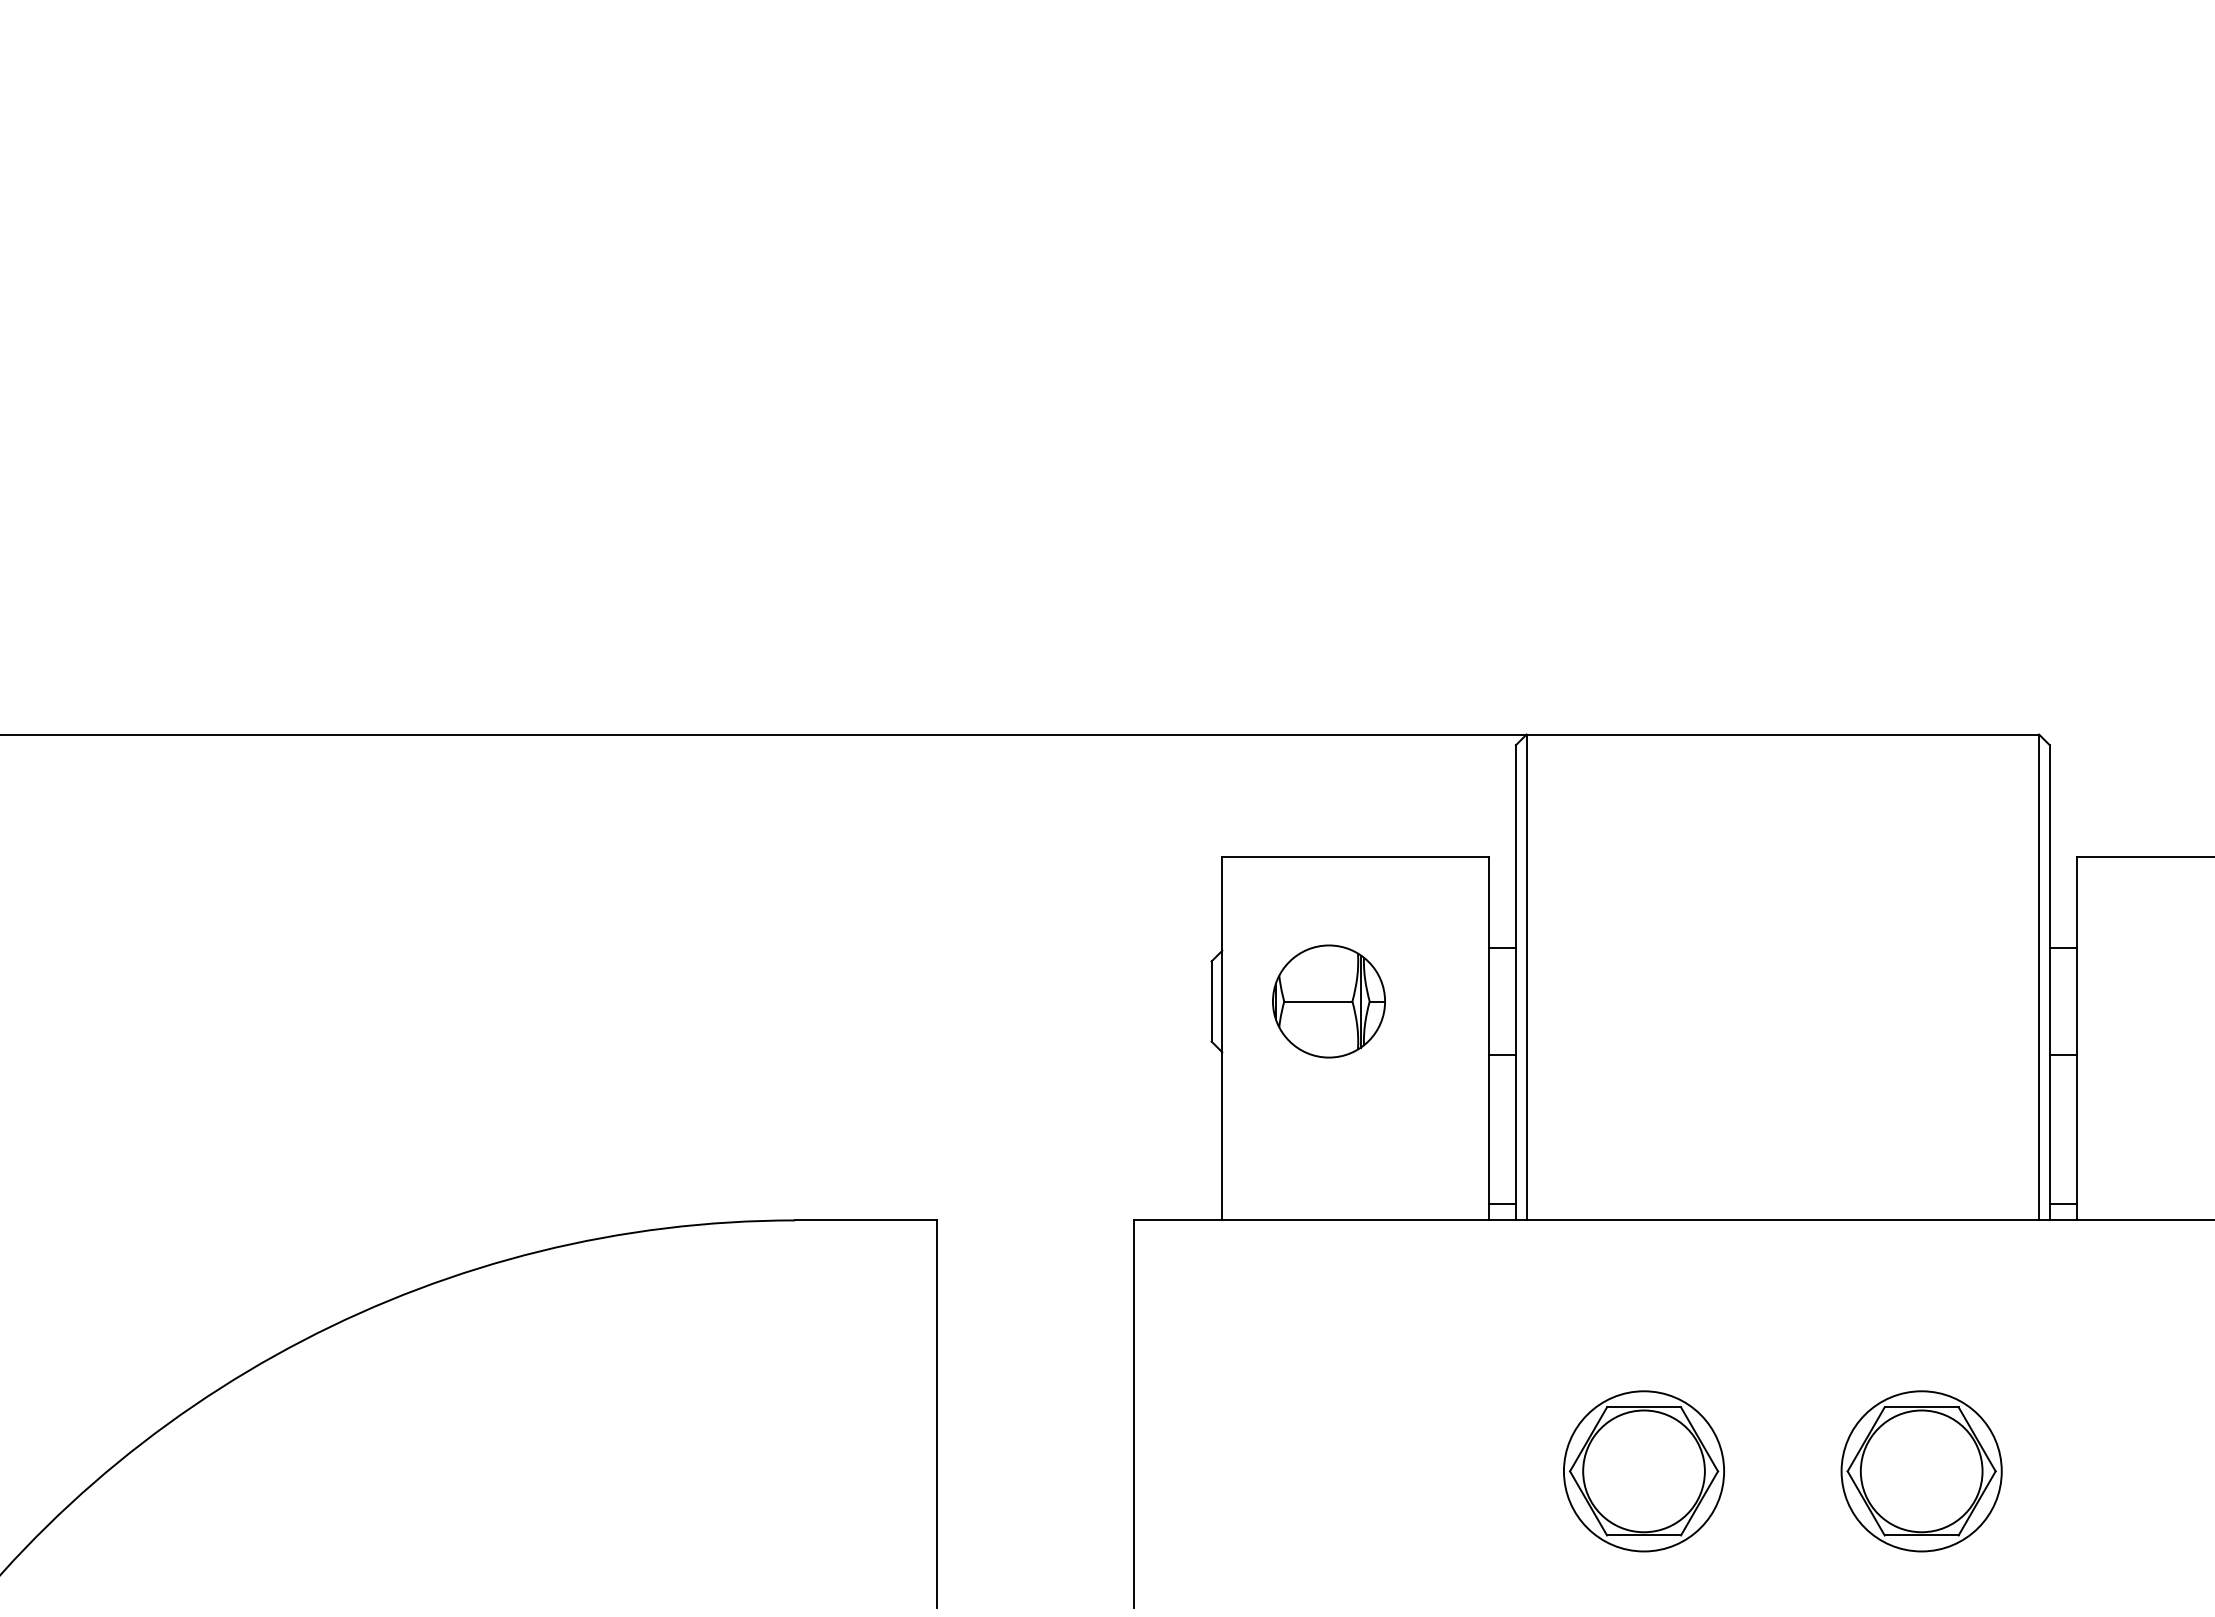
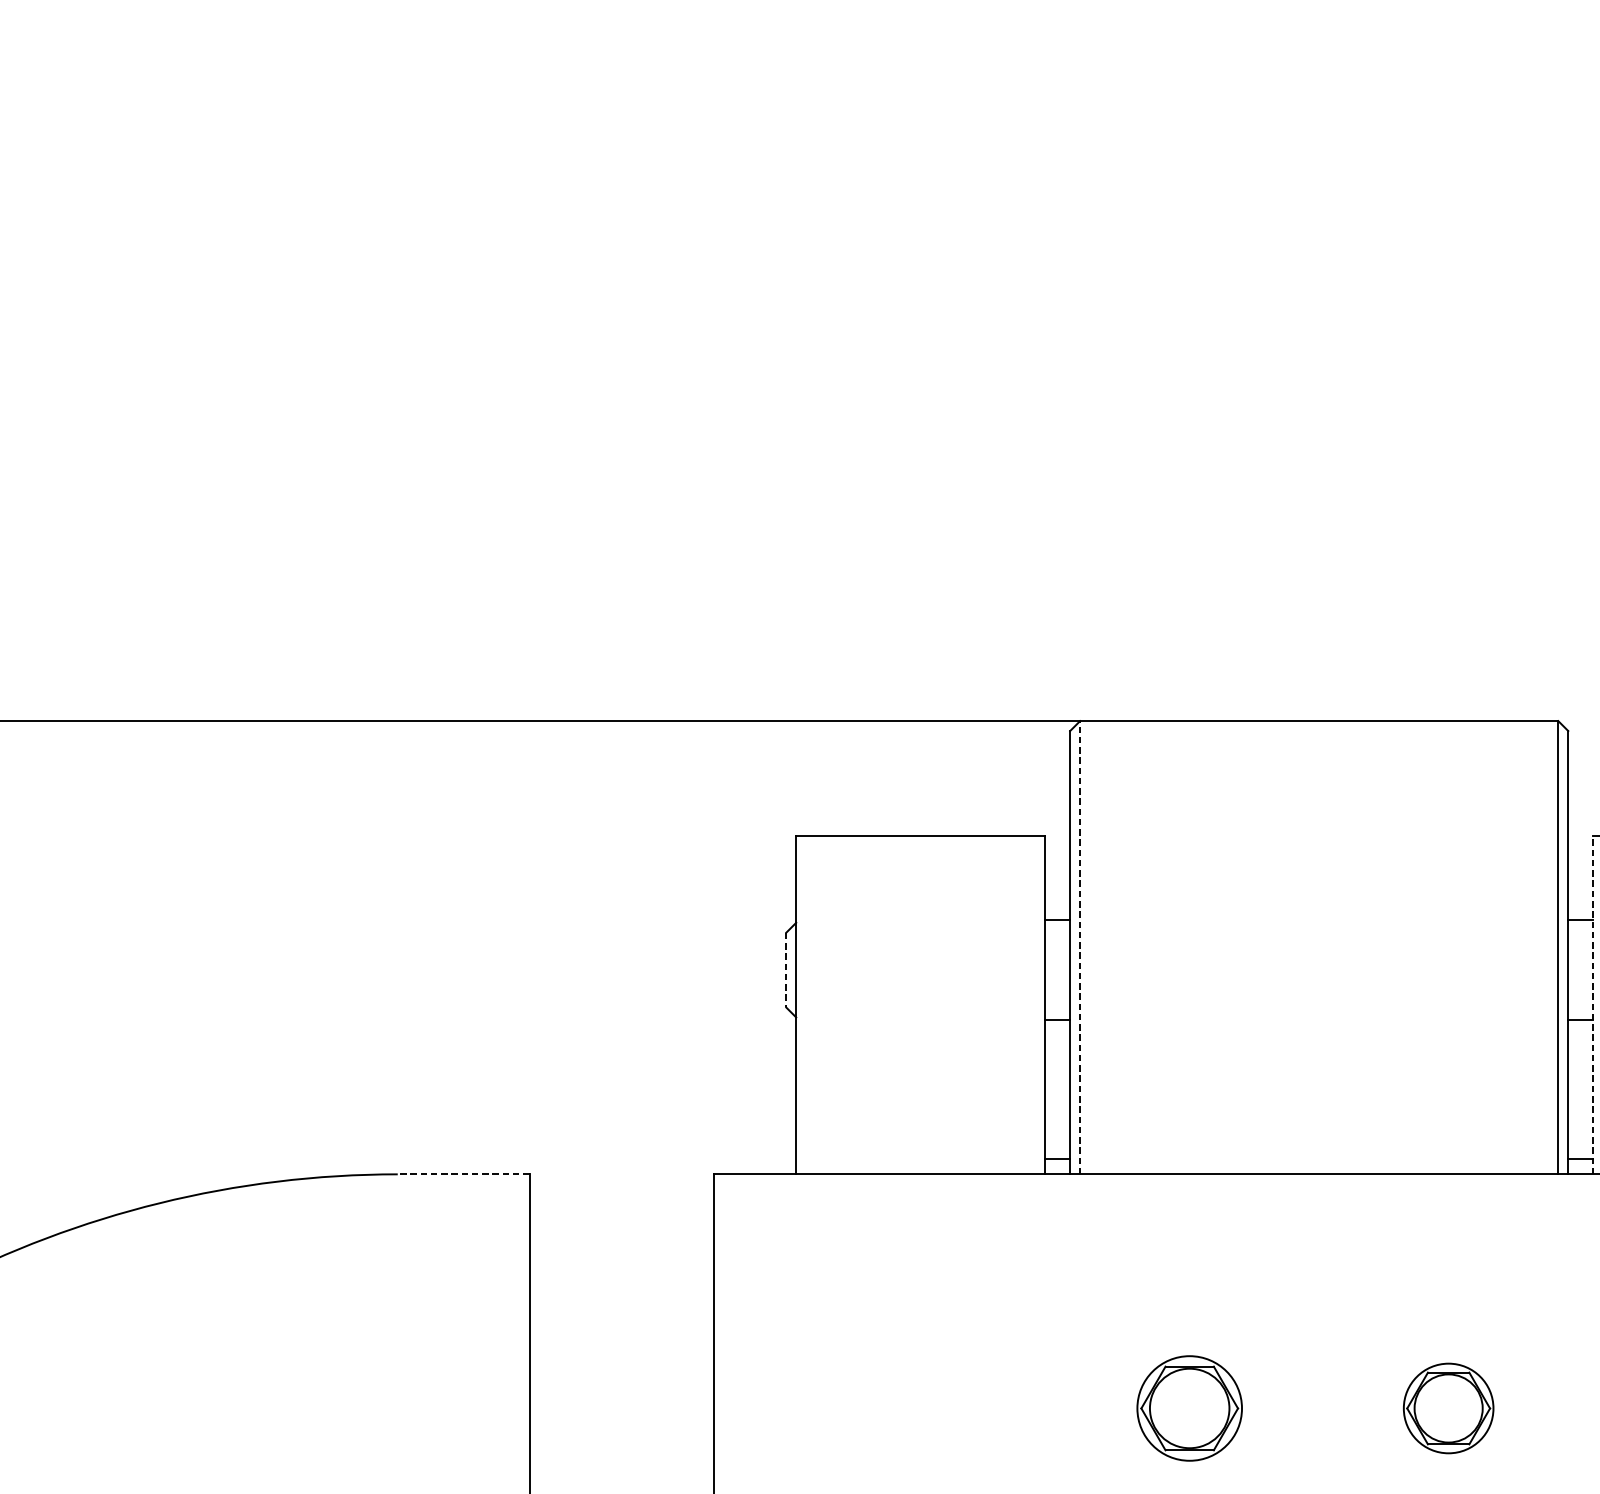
line: (1526, 977) -> (1080, 947), solid -> dashed
part: (1328, 1001) -> (895, 970), removed
line: (1211, 1002) -> (786, 971), solid -> dashed
line: (2076, 1038) -> (1593, 1004), solid -> dashed
line: (865, 1220) -> (463, 1174), solid -> dashed
part: (1643, 1471) -> (1189, 1408), size x0.7
part: (1921, 1471) -> (1448, 1408), size x0.6

